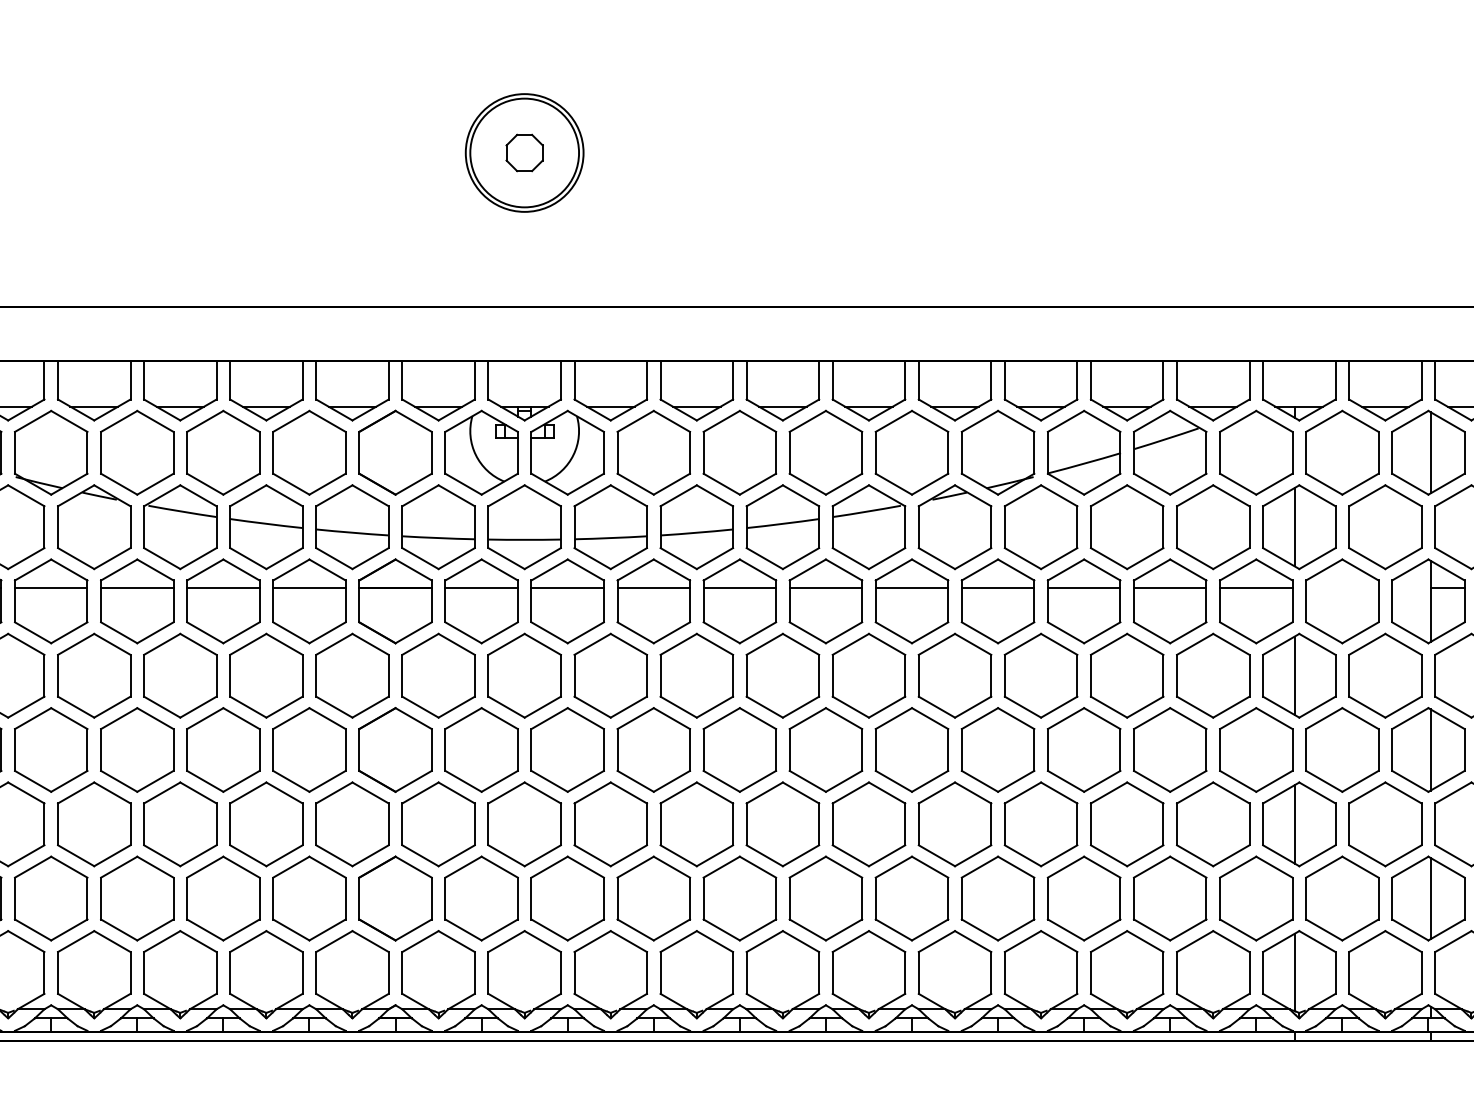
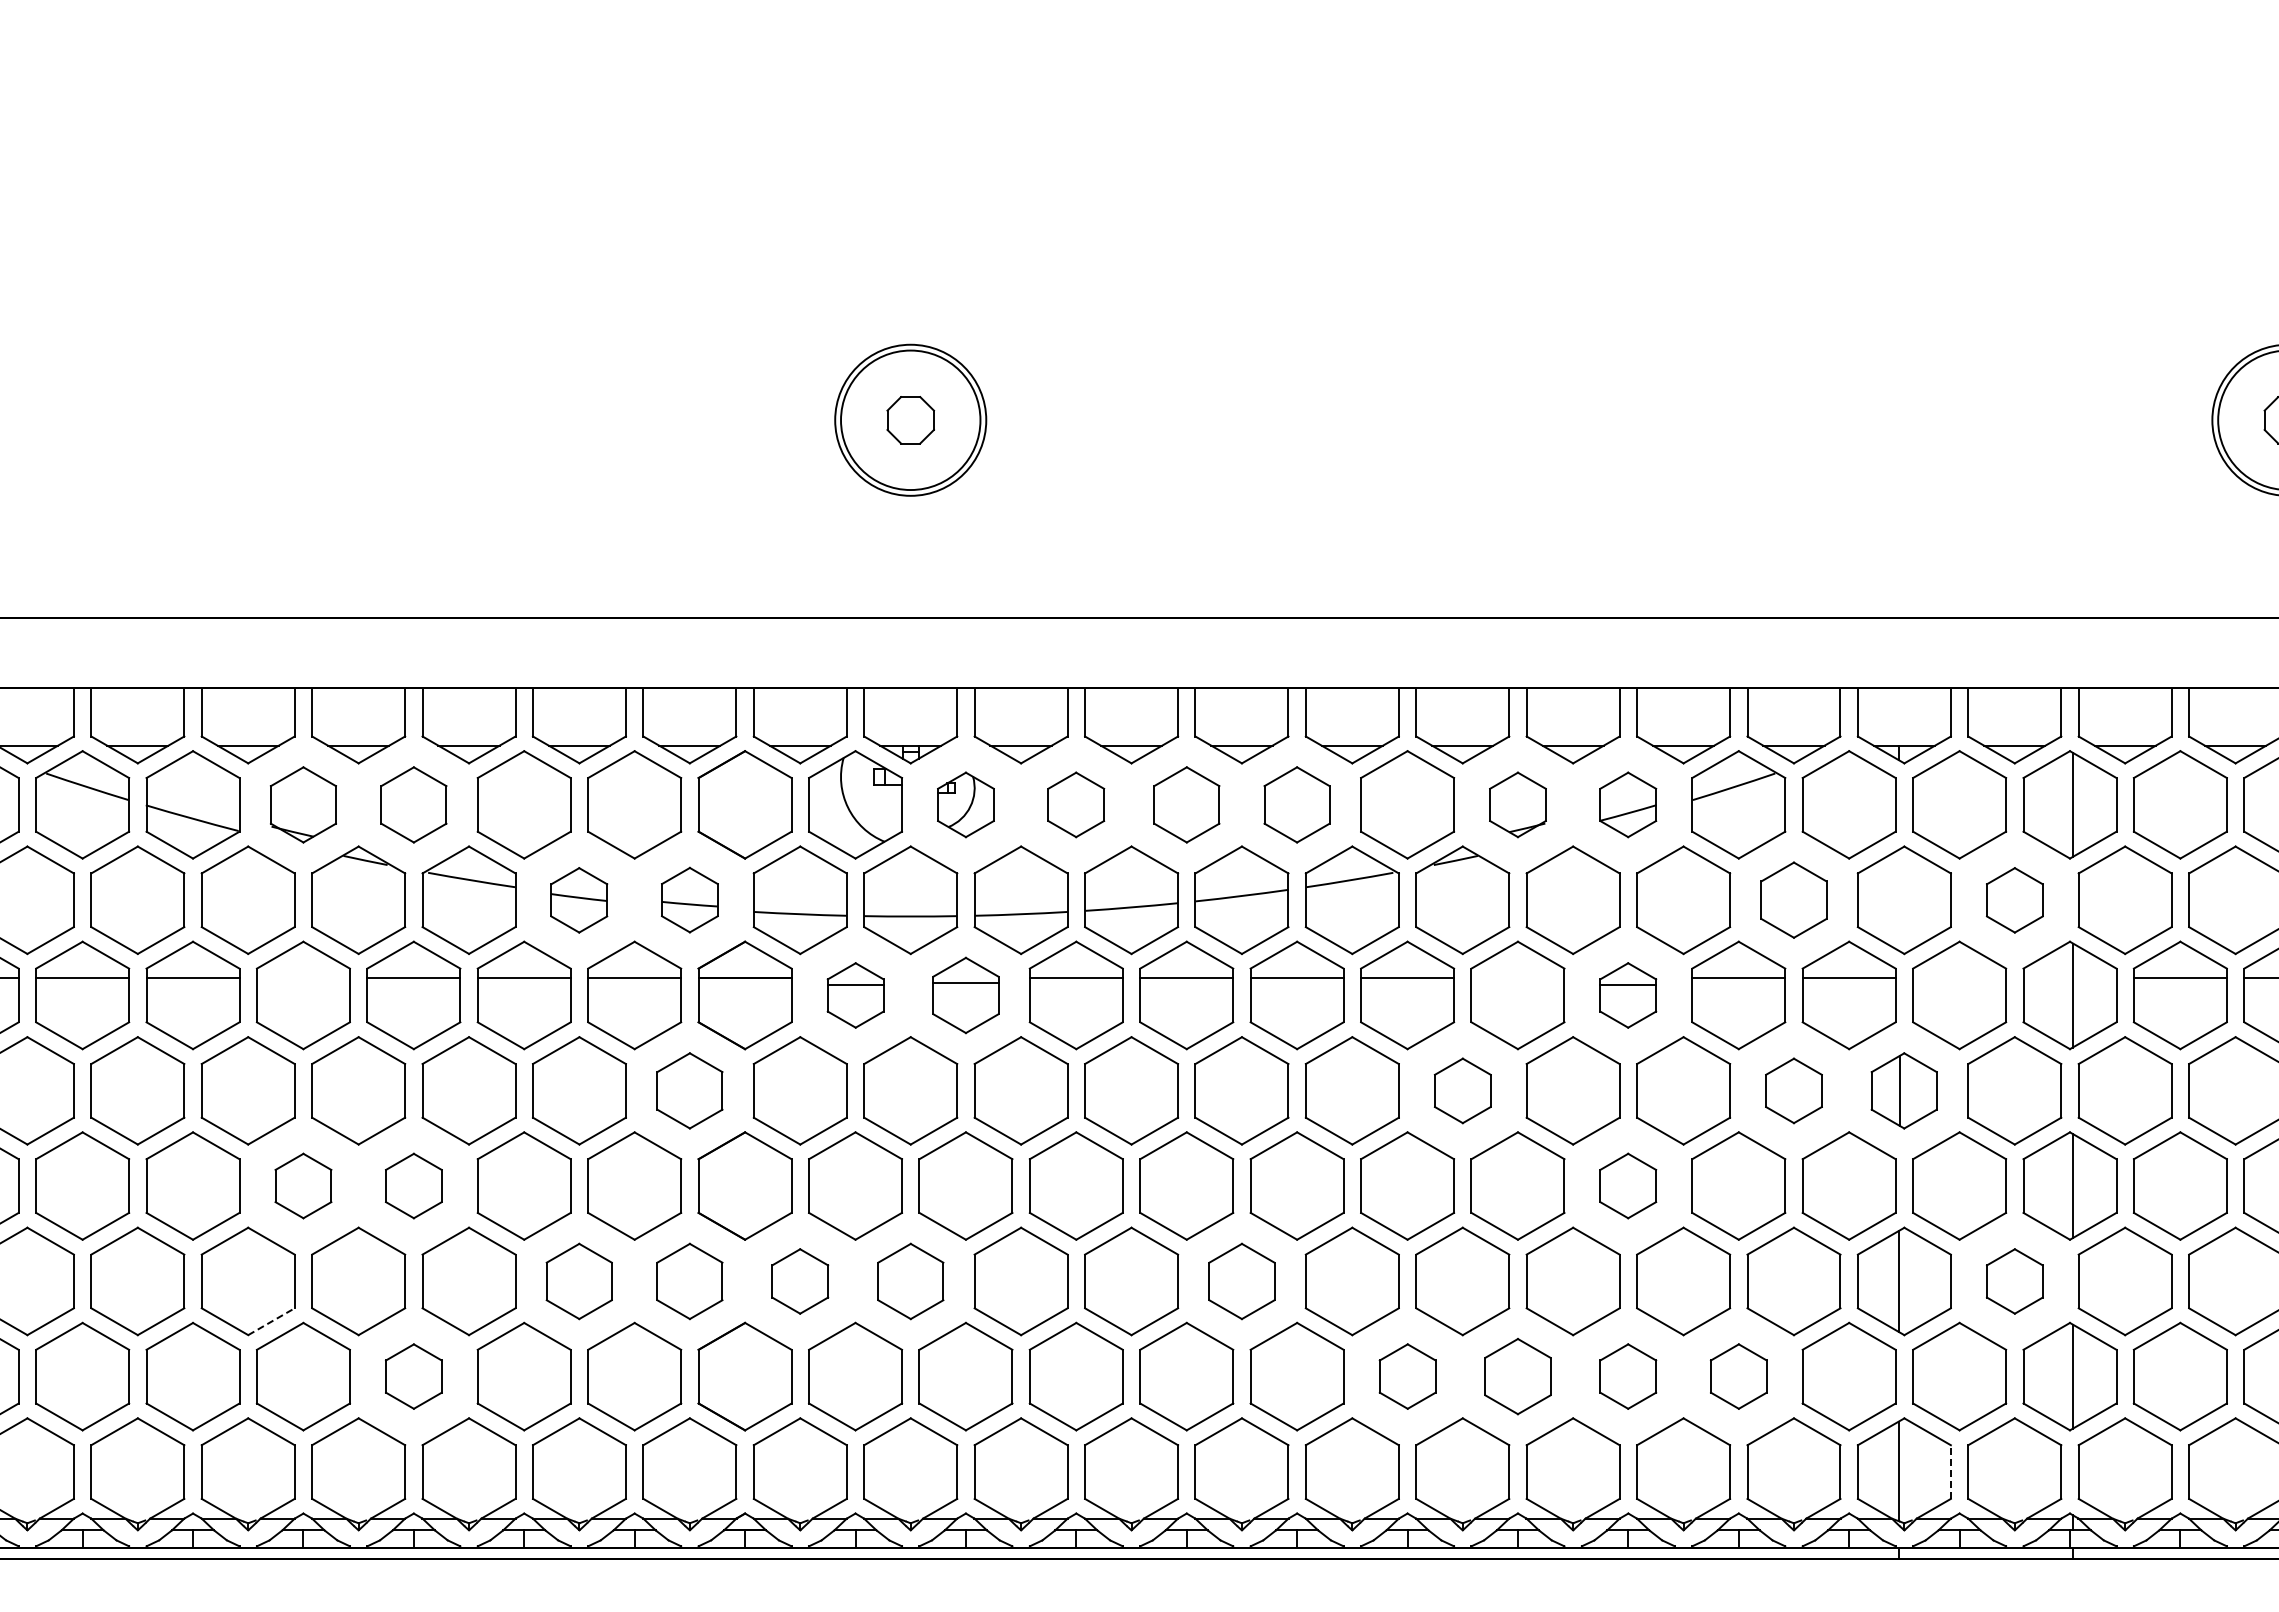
part: (51, 452) -> (303, 804), size x0.7
part: (137, 452) -> (413, 804), size x0.7
part: (567, 452) -> (965, 804), size x0.6
part: (653, 452) -> (1075, 804), size x0.6
part: (739, 452) -> (1186, 804), size x0.7
part: (825, 452) -> (1296, 804), size x0.7
part: (997, 452) -> (1517, 804), size x0.6
part: (1083, 452) -> (1627, 804), size x0.6
part: (352, 526) -> (689, 899), size x0.6
part: (1212, 526) -> (1793, 899), size x0.7
line: (1294, 526) -> (1898, 899), removed
part: (265, 527) -> (578, 900), size x0.6
part: (1385, 527) -> (2014, 900), size x0.6
line: (50, 588) -> (302, 978), removed
line: (997, 588) -> (1517, 978), removed
line: (1447, 588) -> (2094, 978), removed
part: (481, 601) -> (855, 995), size x0.6
part: (567, 601) -> (965, 995), size x0.7
part: (1083, 601) -> (1627, 995), size x0.6
part: (352, 675) -> (689, 1090), size x0.7
part: (954, 675) -> (1462, 1090), size x0.6
part: (1212, 675) -> (1793, 1090), size x0.6
part: (1298, 675) -> (1903, 1090), size x0.7
part: (51, 749) -> (303, 1185), size x0.6
part: (137, 749) -> (413, 1185), size x0.6
part: (1083, 749) -> (1627, 1185), size x0.6
part: (265, 824) -> (578, 1281), size x0.7
part: (352, 824) -> (689, 1281), size x0.7
part: (437, 824) -> (799, 1281), size x0.6
part: (524, 824) -> (910, 1281), size x0.7
part: (782, 824) -> (1241, 1281), size x0.7
part: (1385, 824) -> (2014, 1281), size x0.6
line: (26, 855) -> (271, 1321), solid -> dashed
part: (137, 898) -> (413, 1376), size x0.6
part: (911, 898) -> (1407, 1376), size x0.6
part: (997, 898) -> (1517, 1376), size x0.7
part: (1083, 898) -> (1627, 1376), size x0.6
part: (1170, 898) -> (1738, 1376), size x0.6
line: (1335, 973) -> (1950, 1472), solid -> dashed

